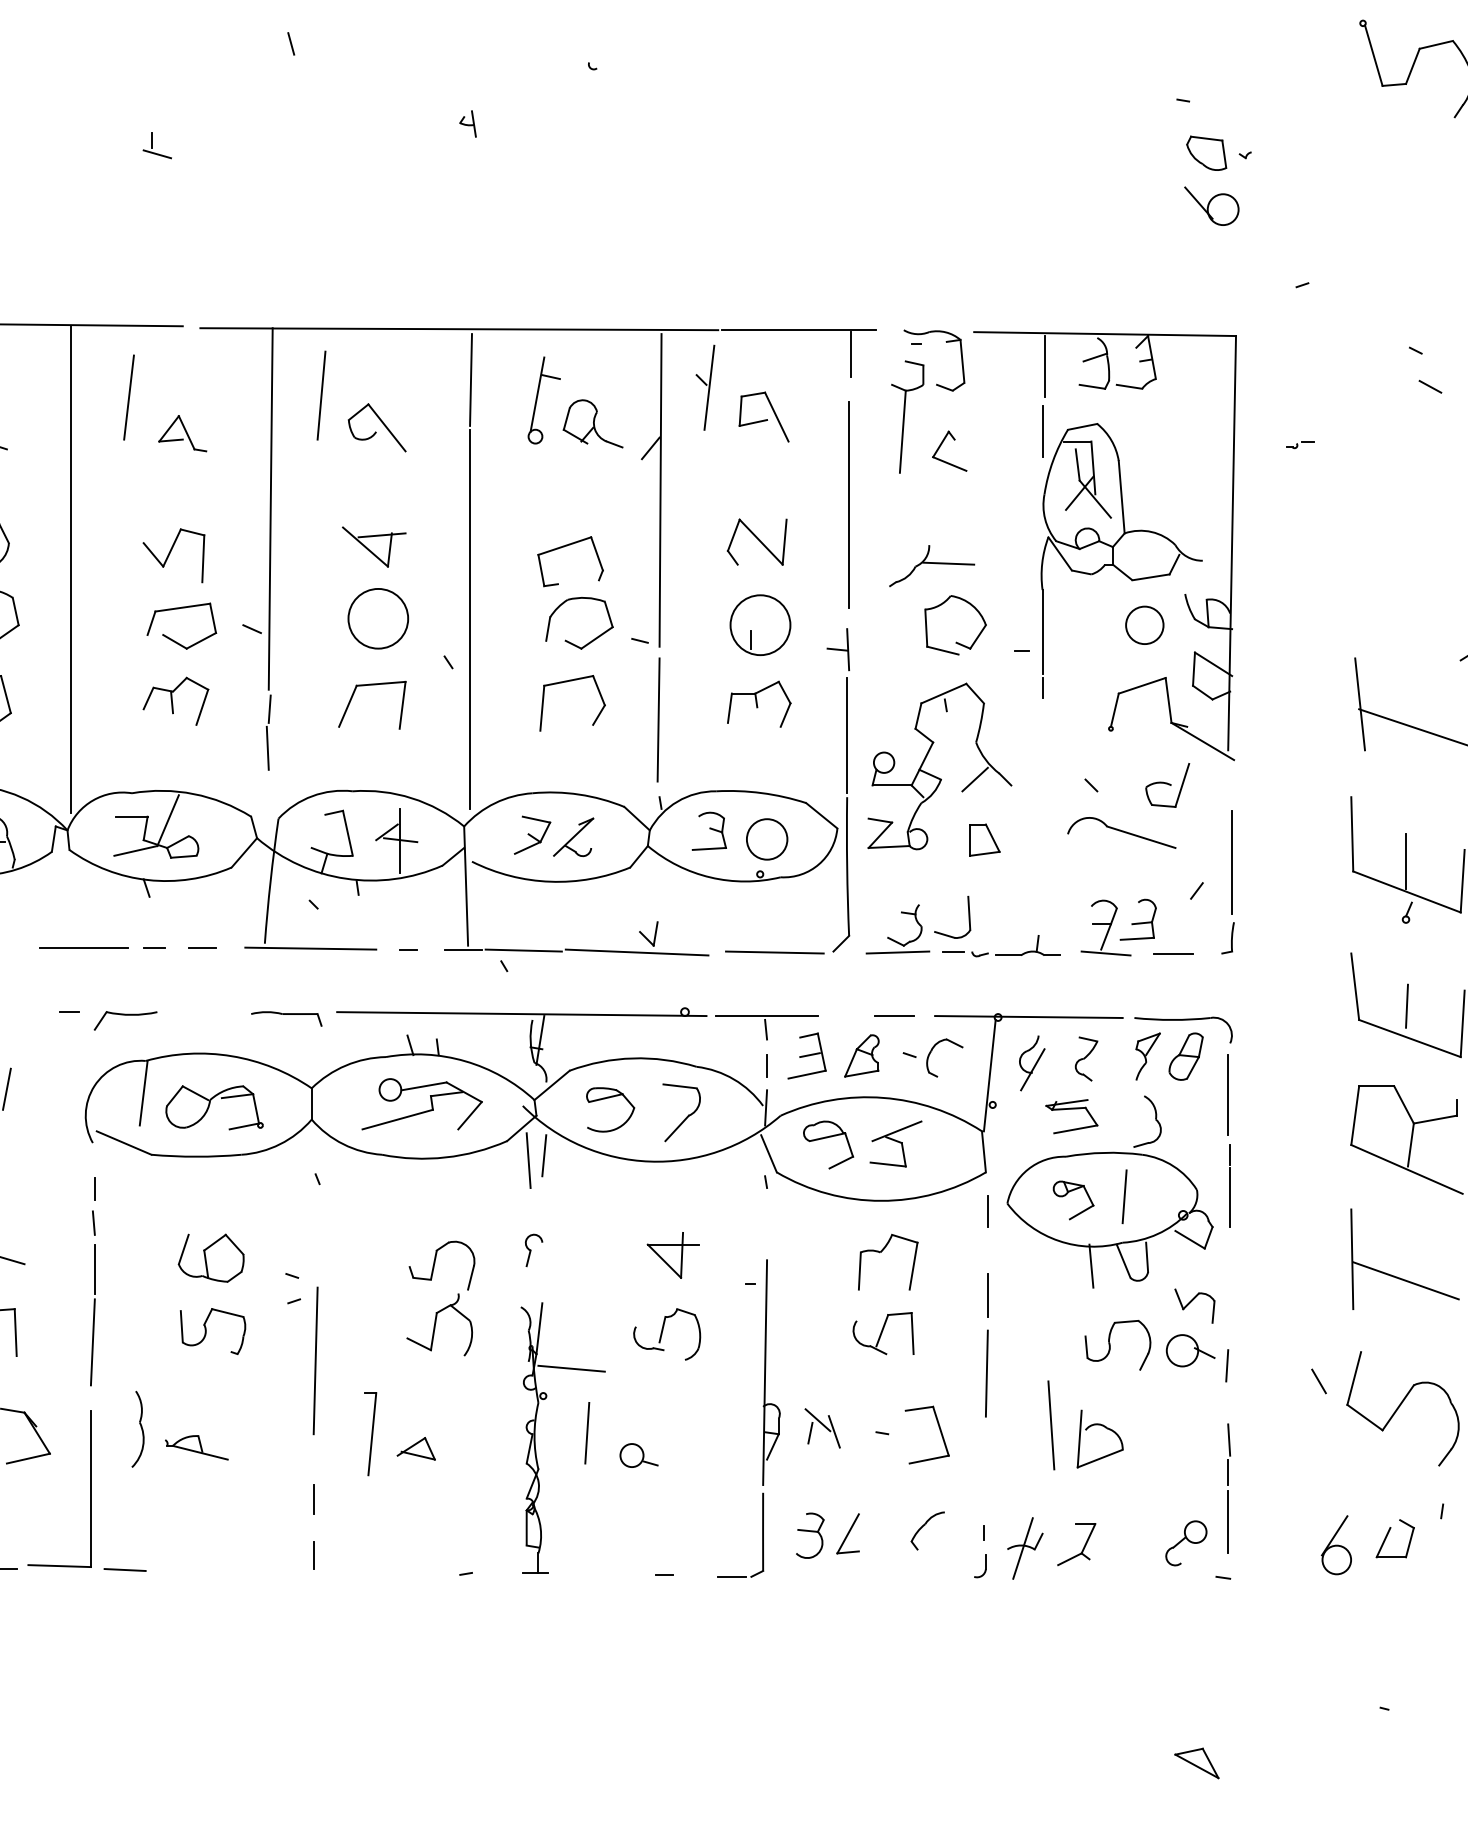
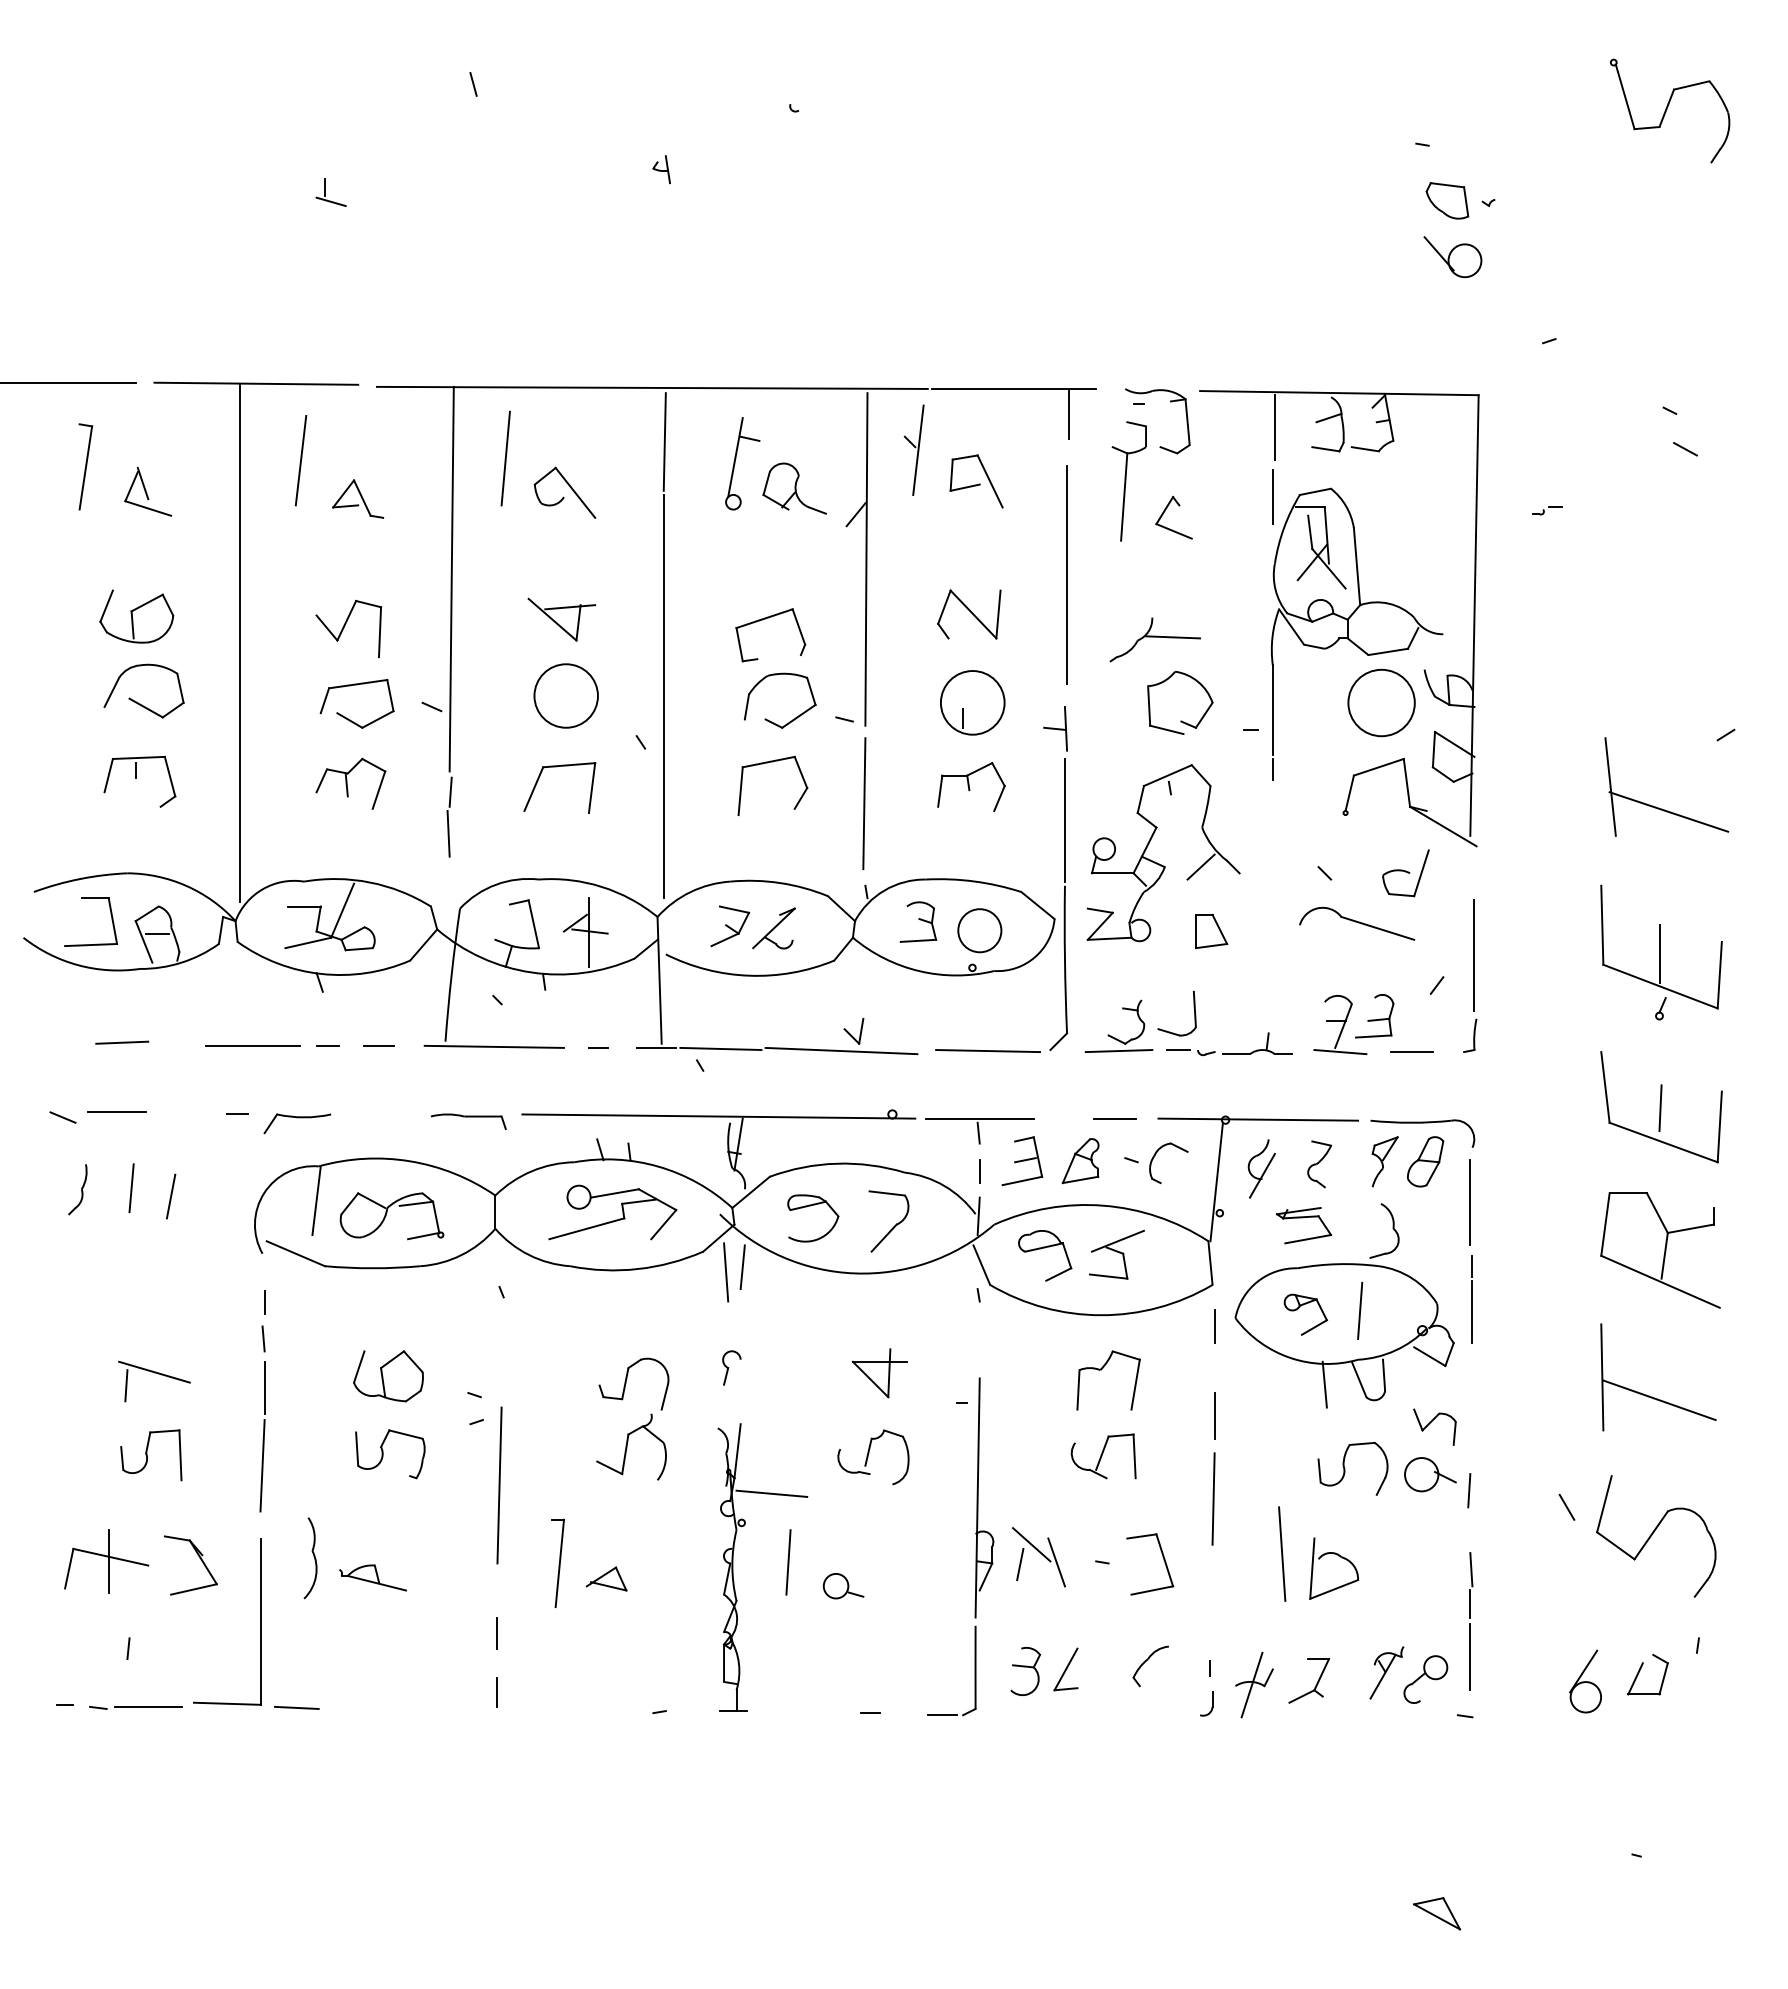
circle: (1144, 624) -> (1381, 702), size x1.67
part: (822, 1428) -> (1038, 1557), size x1.43
part: (1149, 1536) -> (1386, 1672), added

